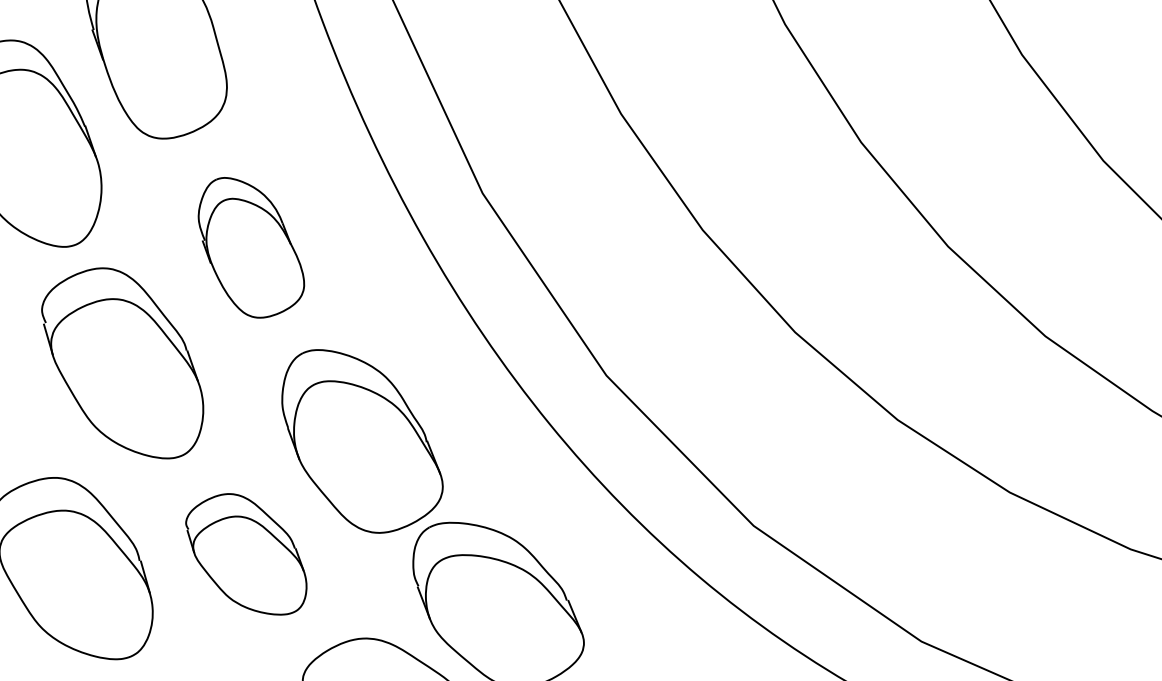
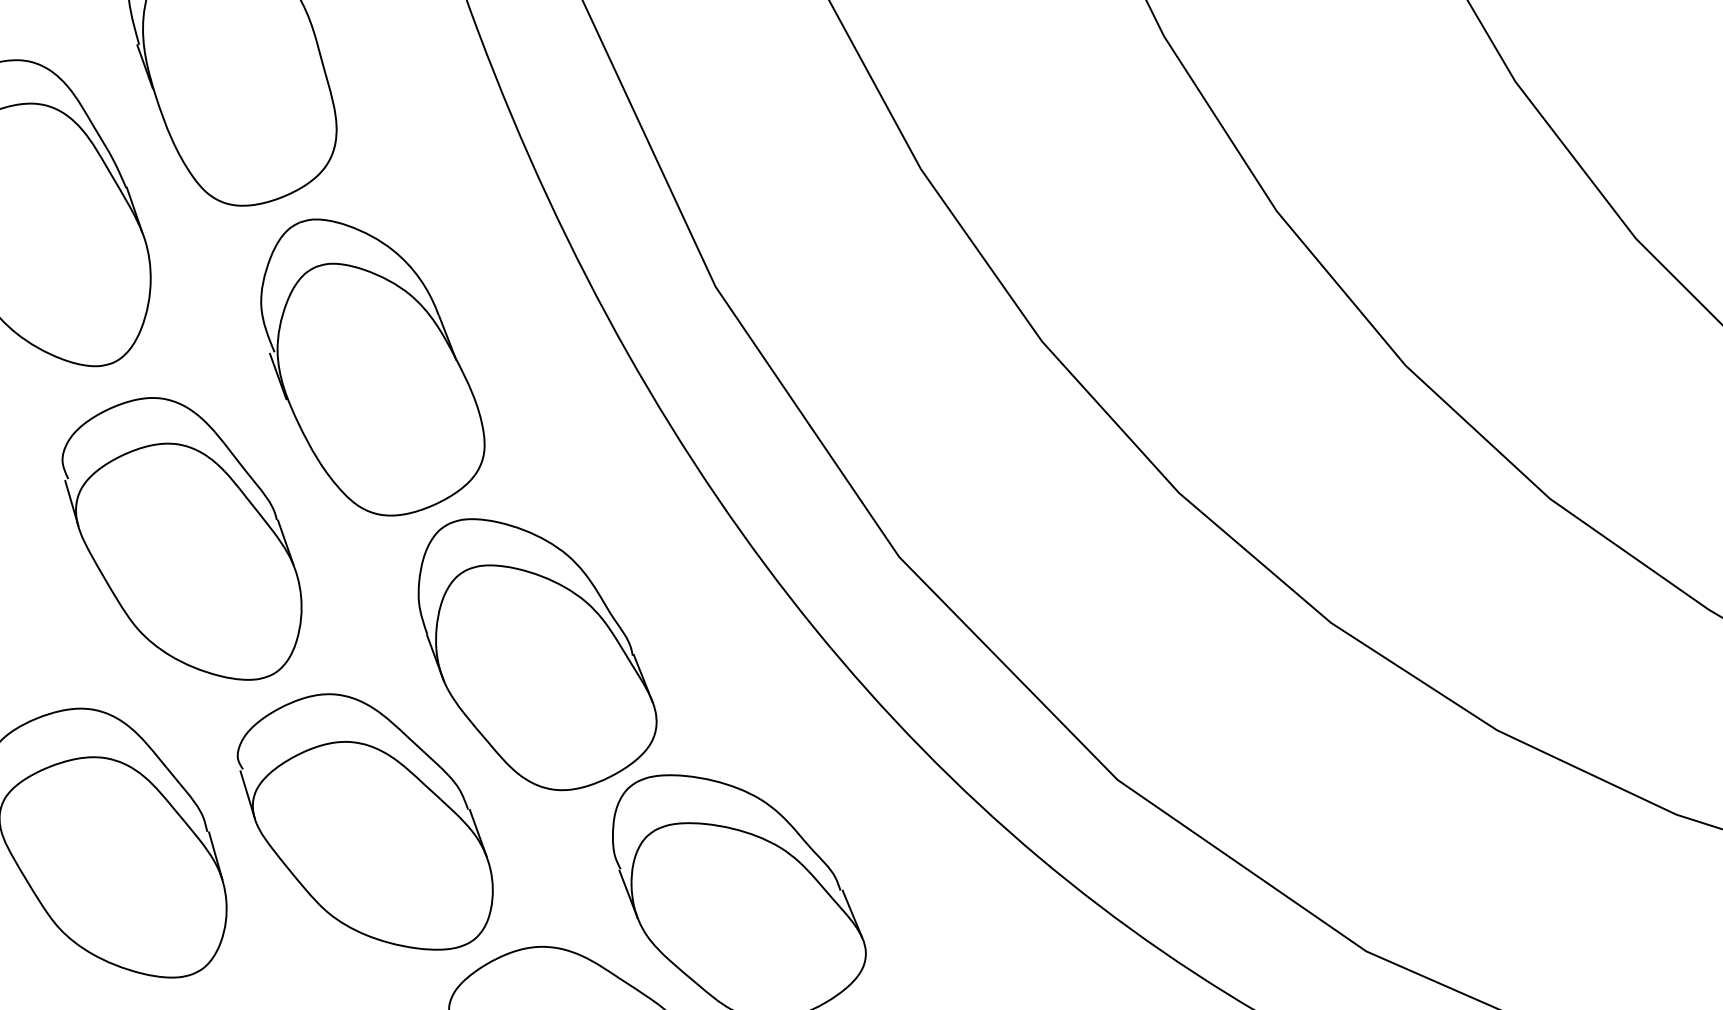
part: (251, 247) -> (373, 367), size x1.43
part: (246, 554) -> (365, 822), size x1.43

